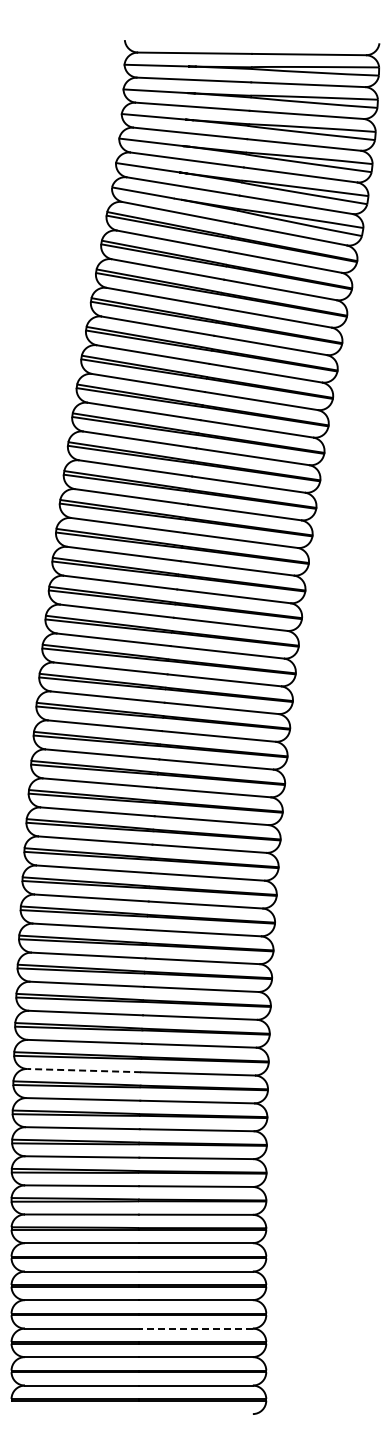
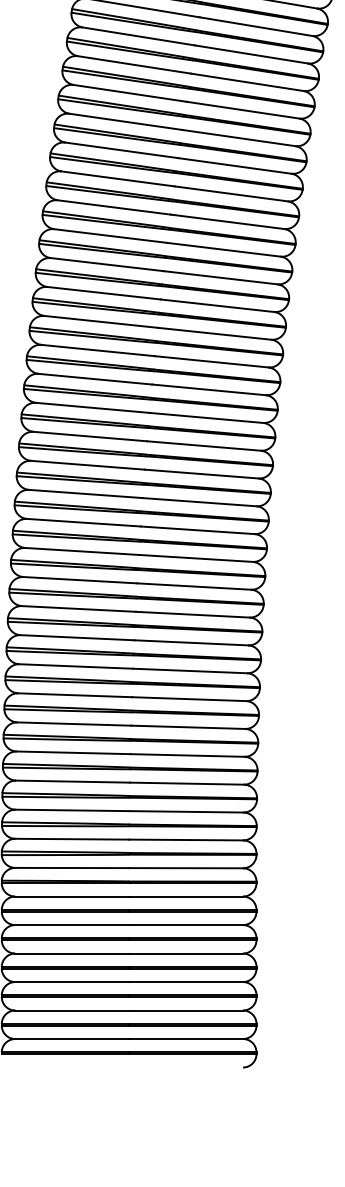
line: (84, 1070) -> (74, 723), dashed -> solid
line: (195, 1328) -> (185, 981), dashed -> solid

